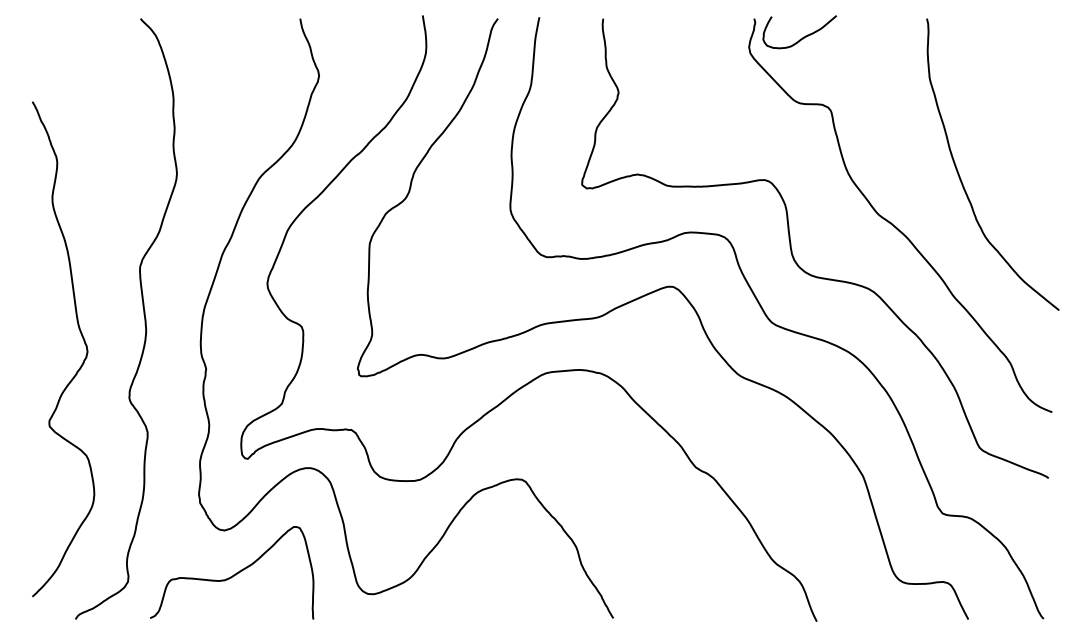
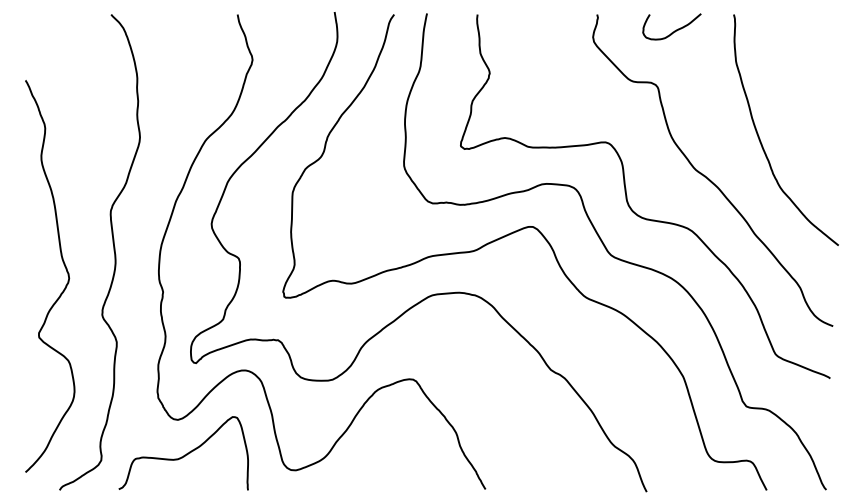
curve: (803, 36) -> (674, 30), moved

